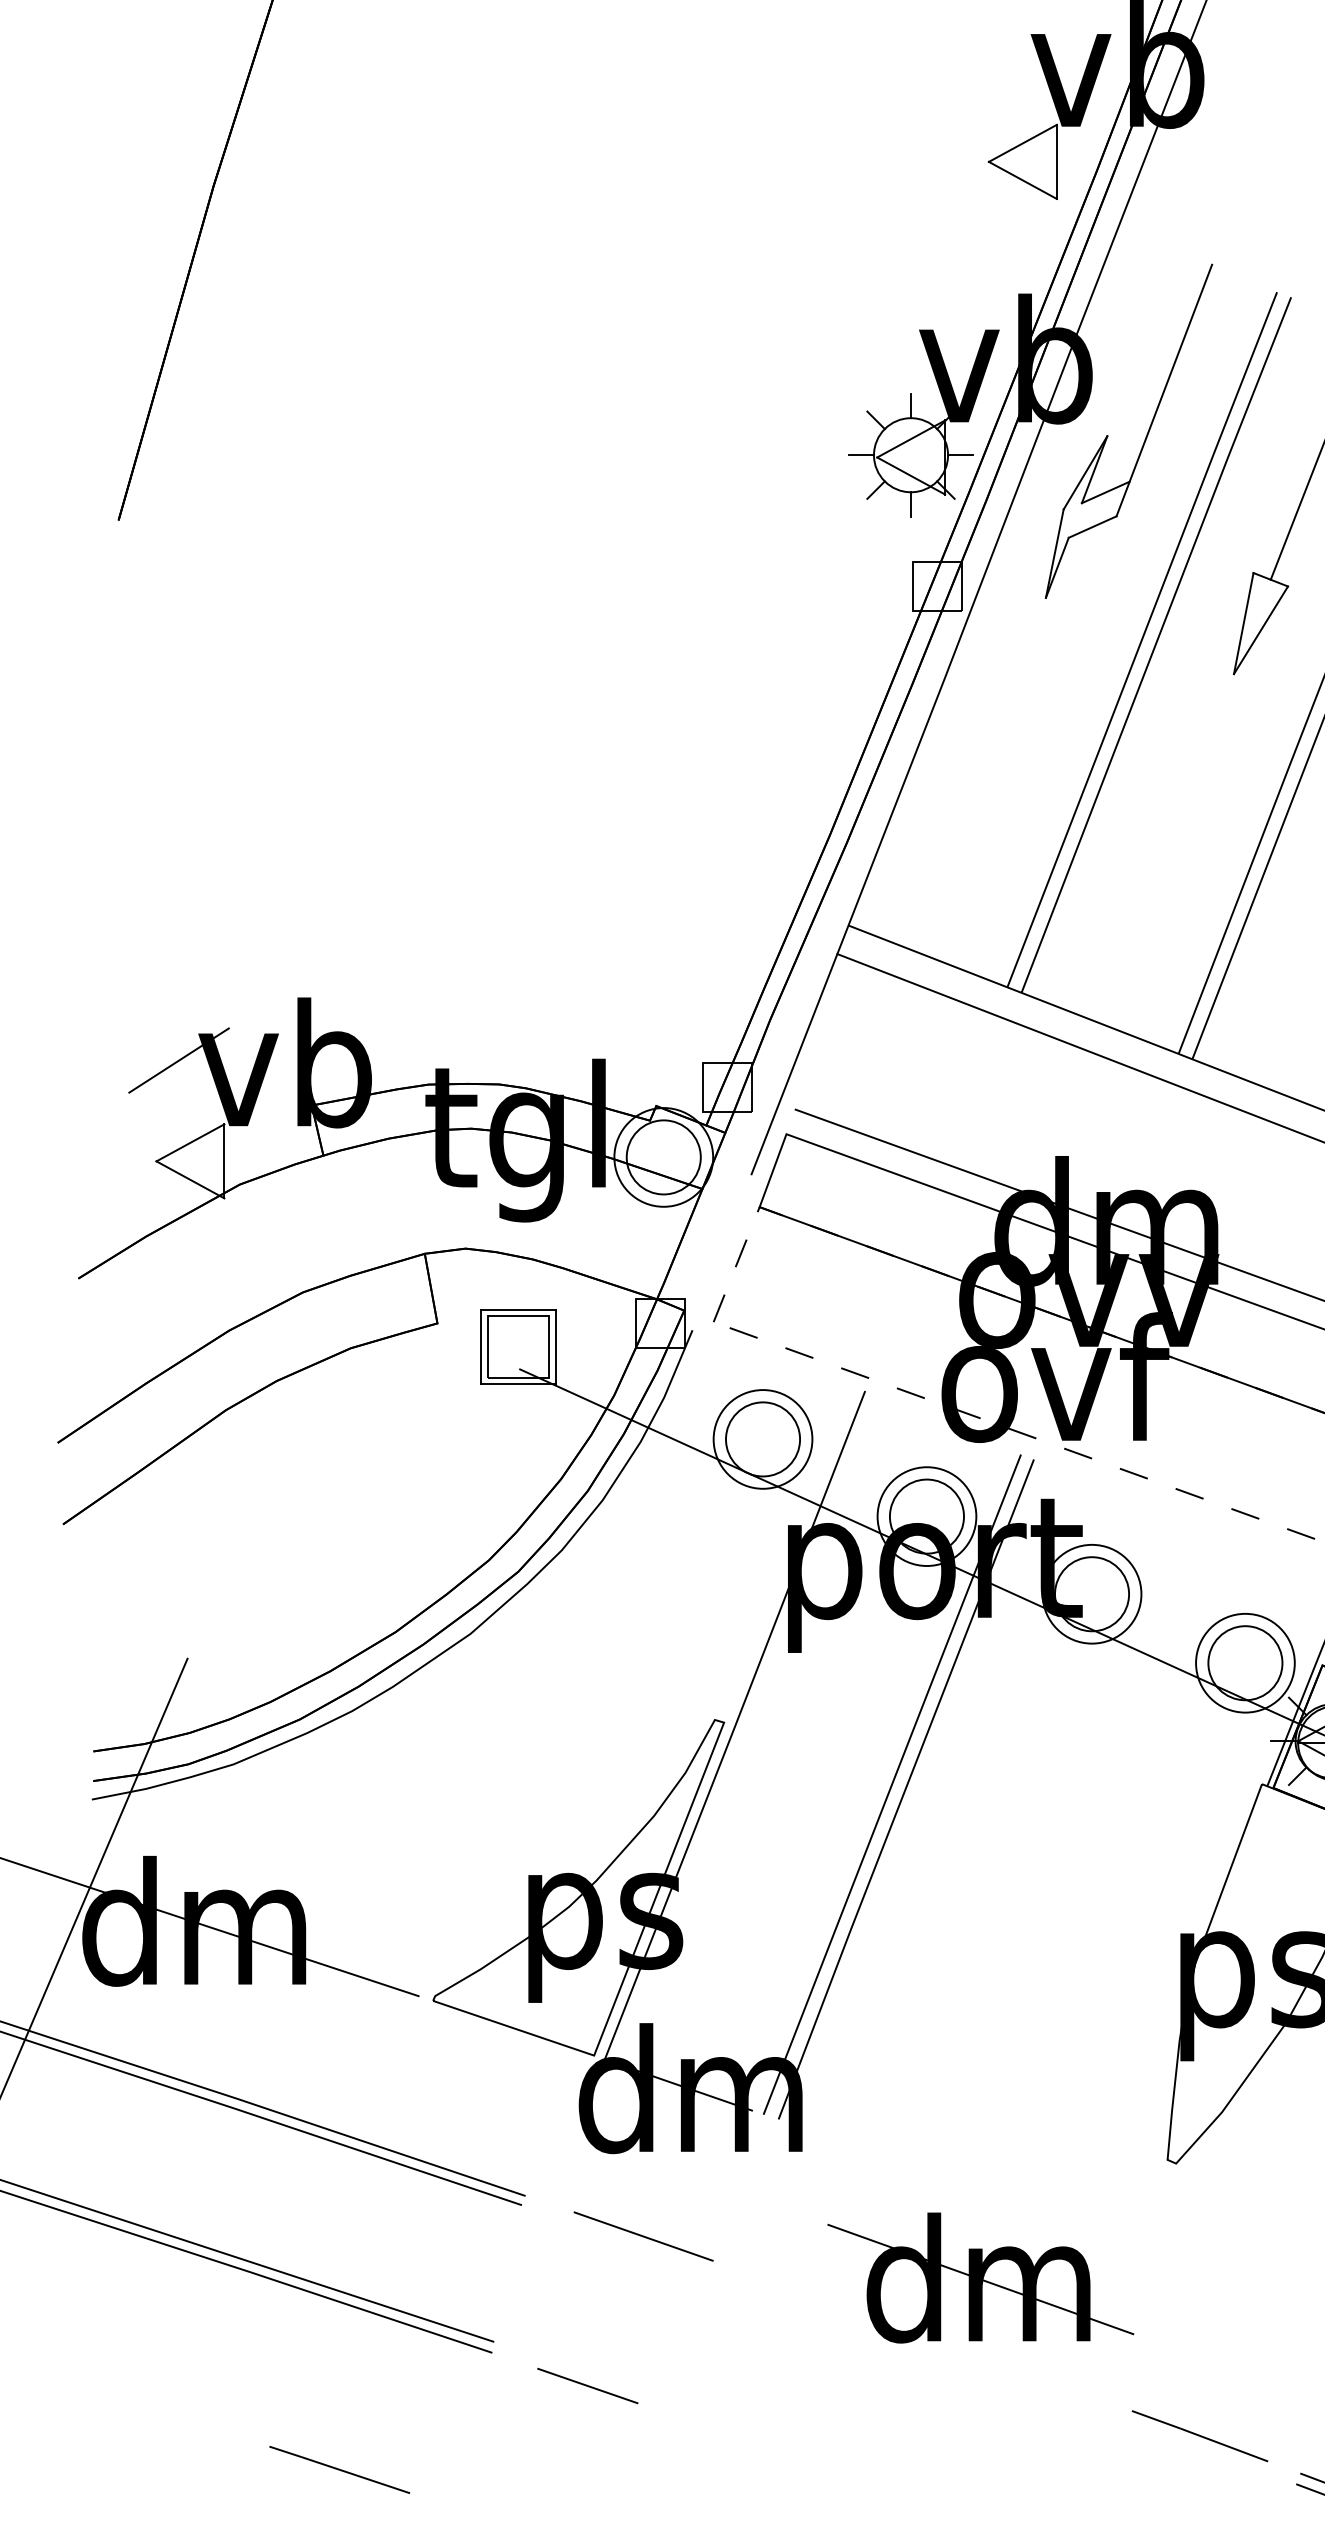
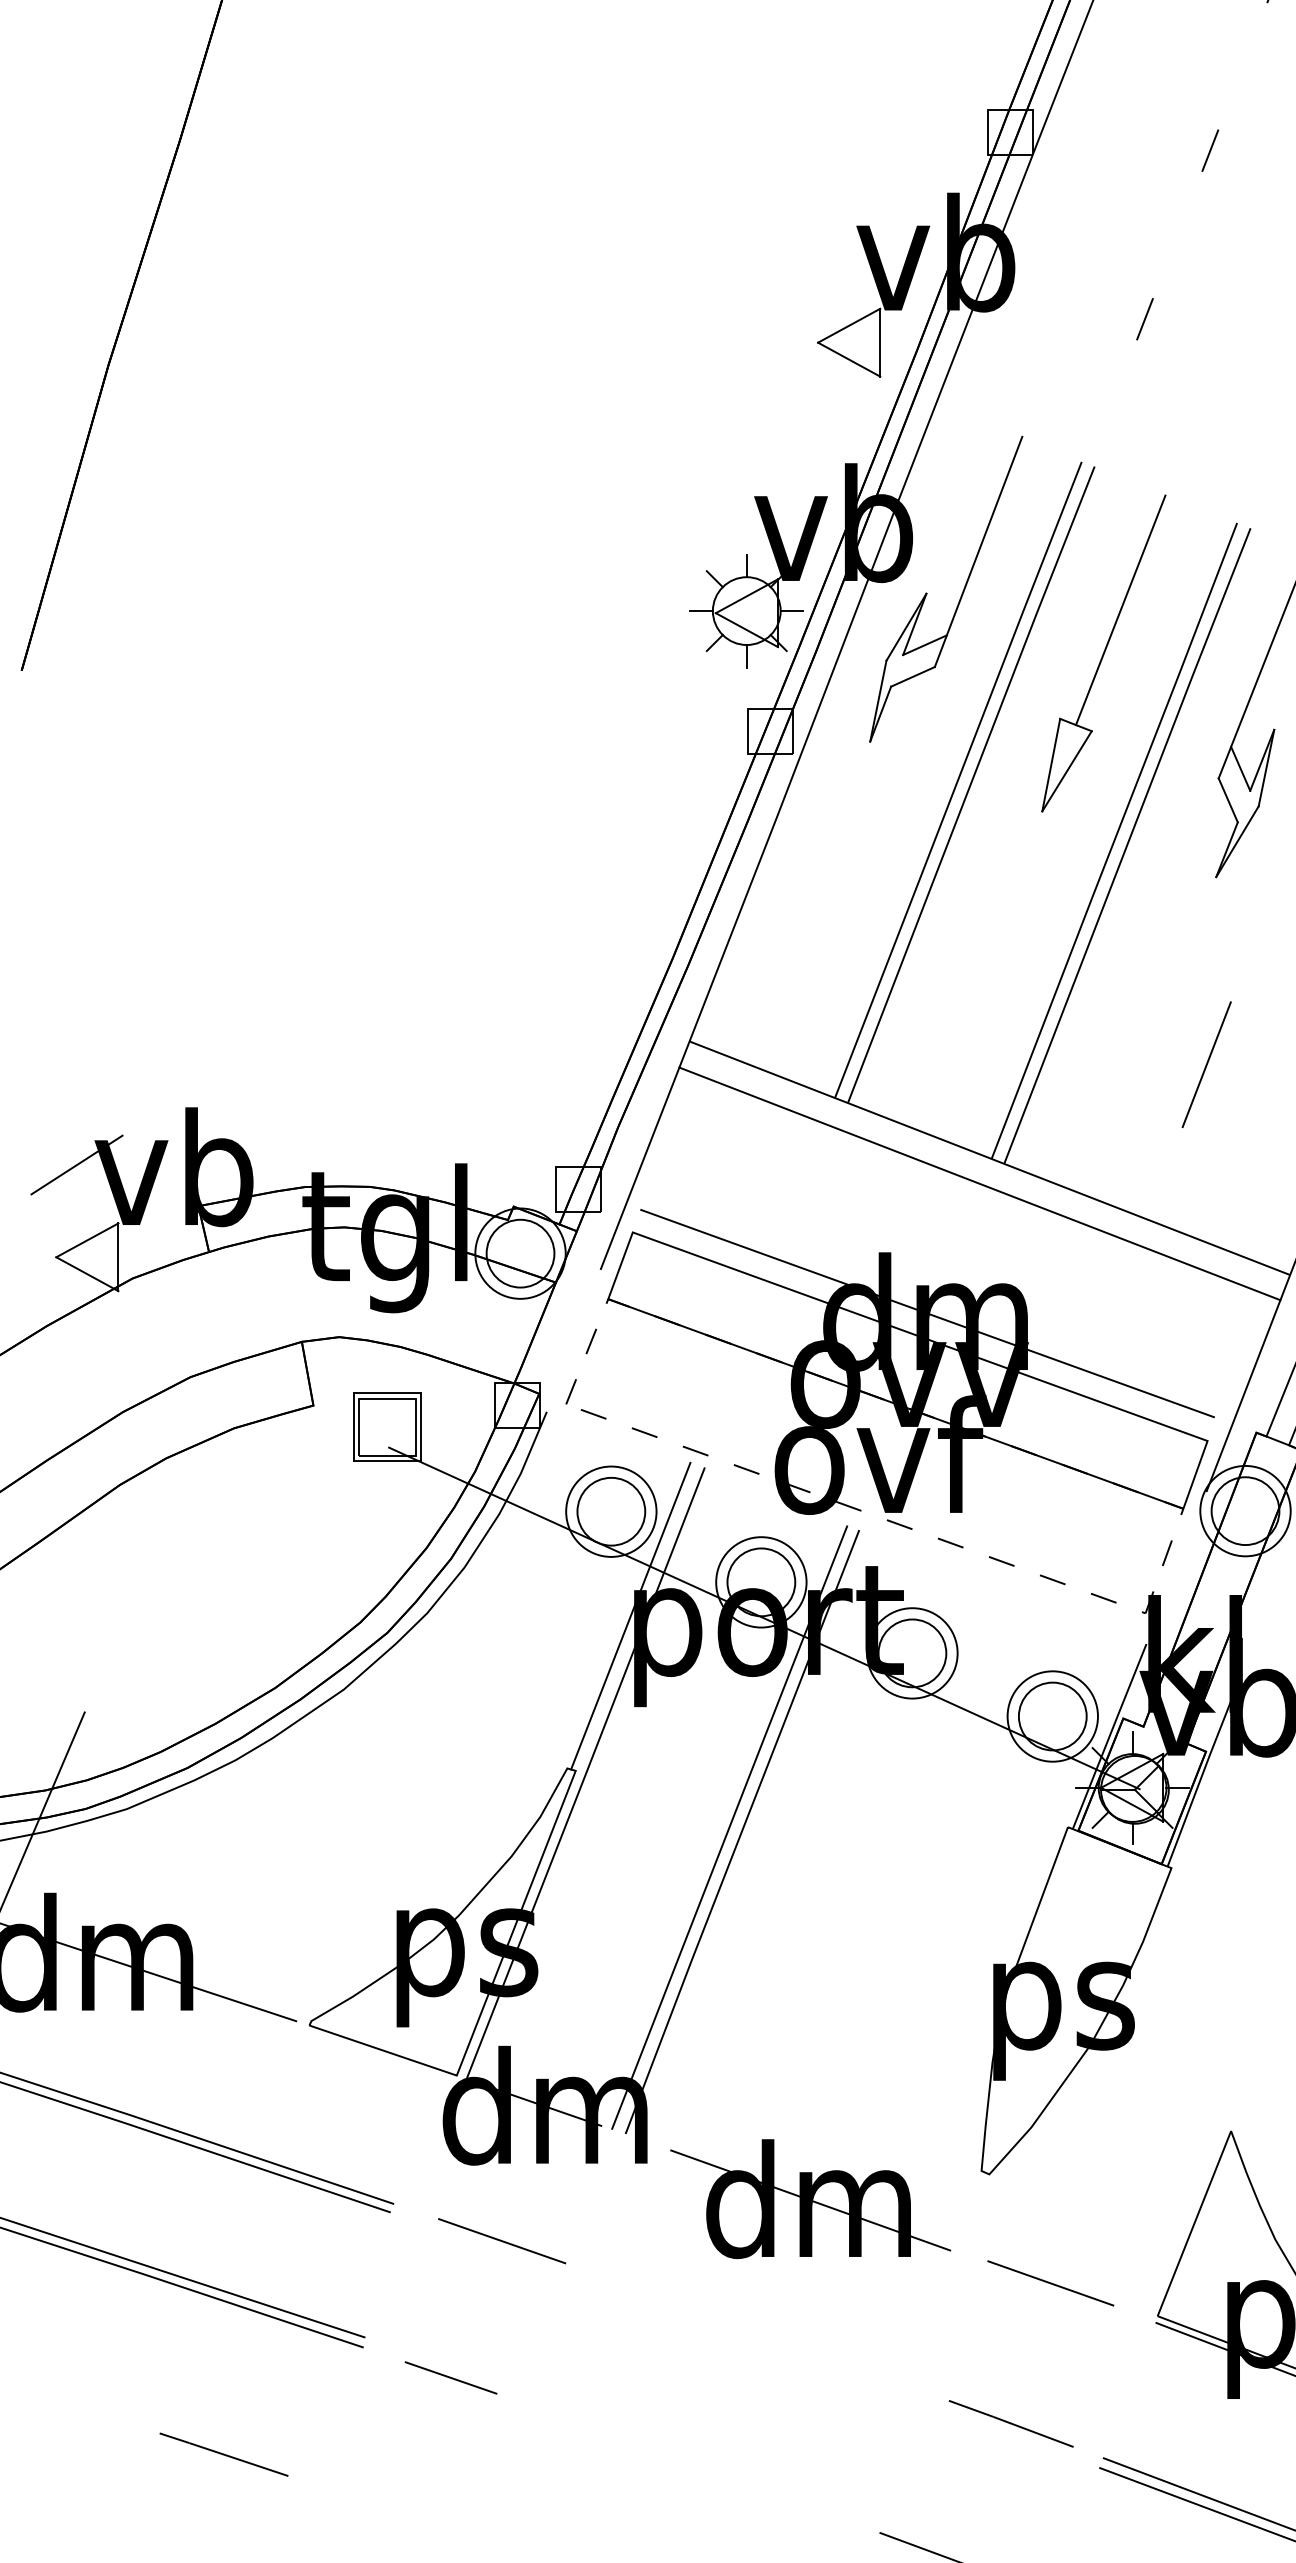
line: (783, 1552) -> (630, 1615), added
part: (980, 2278) -> (810, 2199), moved
line: (1242, 2282) -> (1050, 2283), added

